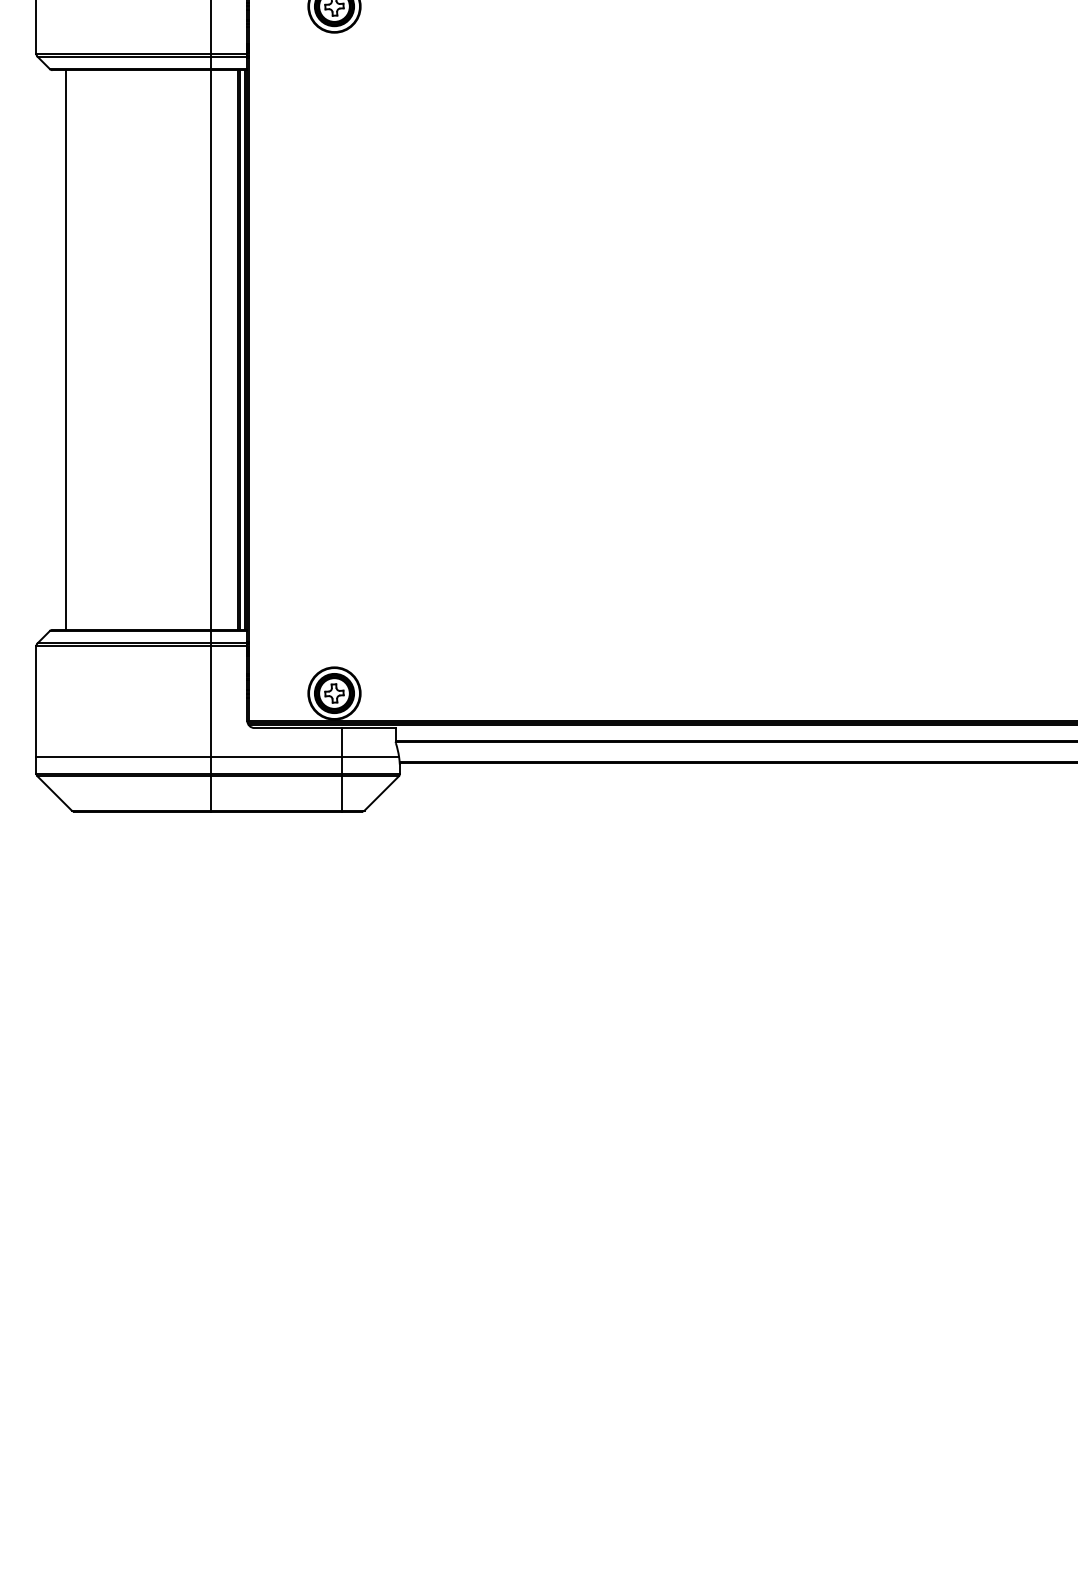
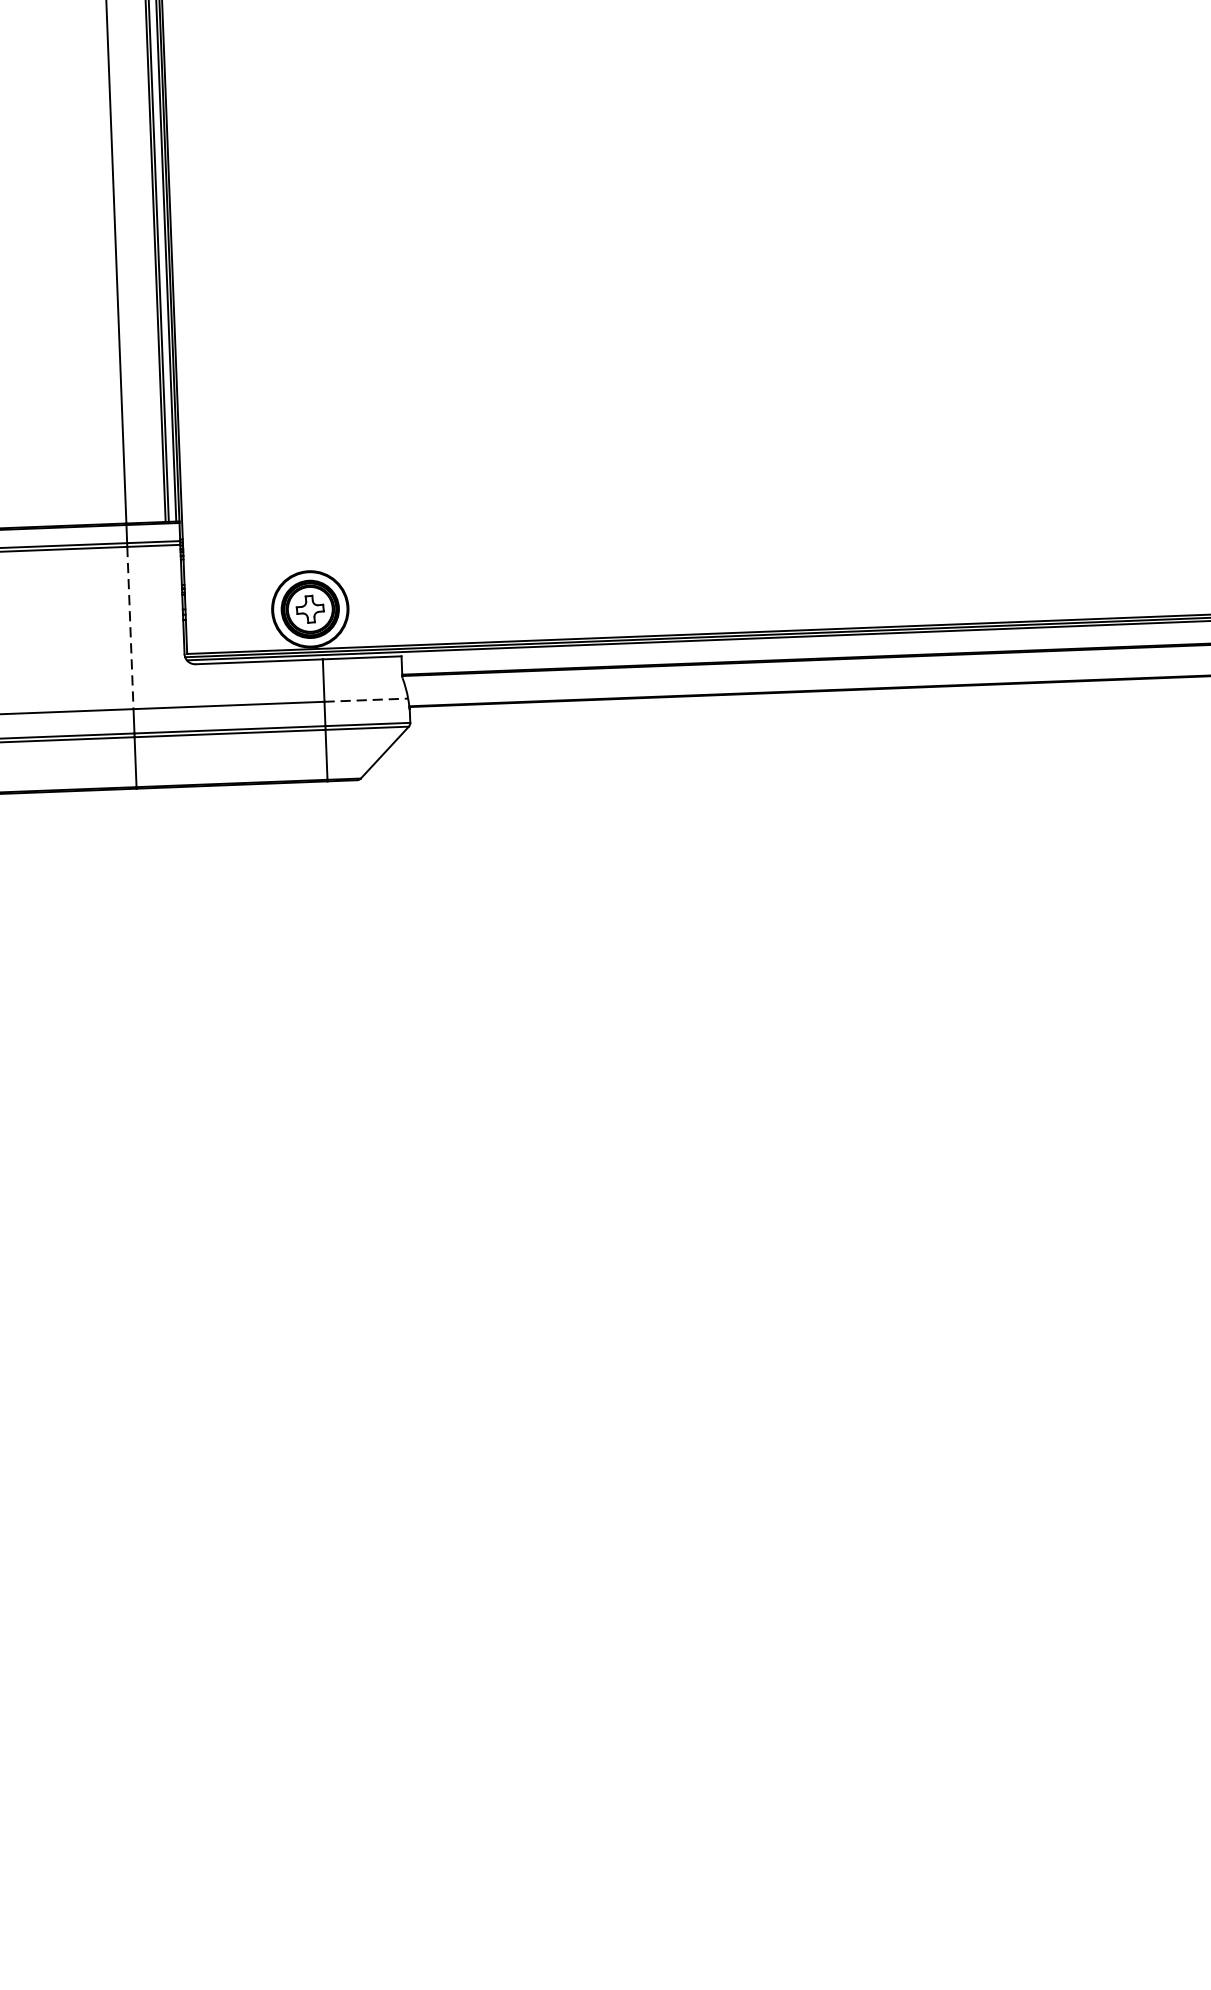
line: (210, 701) -> (129, 627), solid -> dashed
line: (370, 757) -> (366, 700), solid -> dashed

